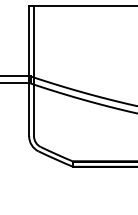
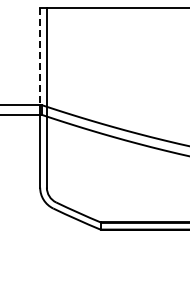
line: (29, 41) -> (40, 56), solid -> dashed

